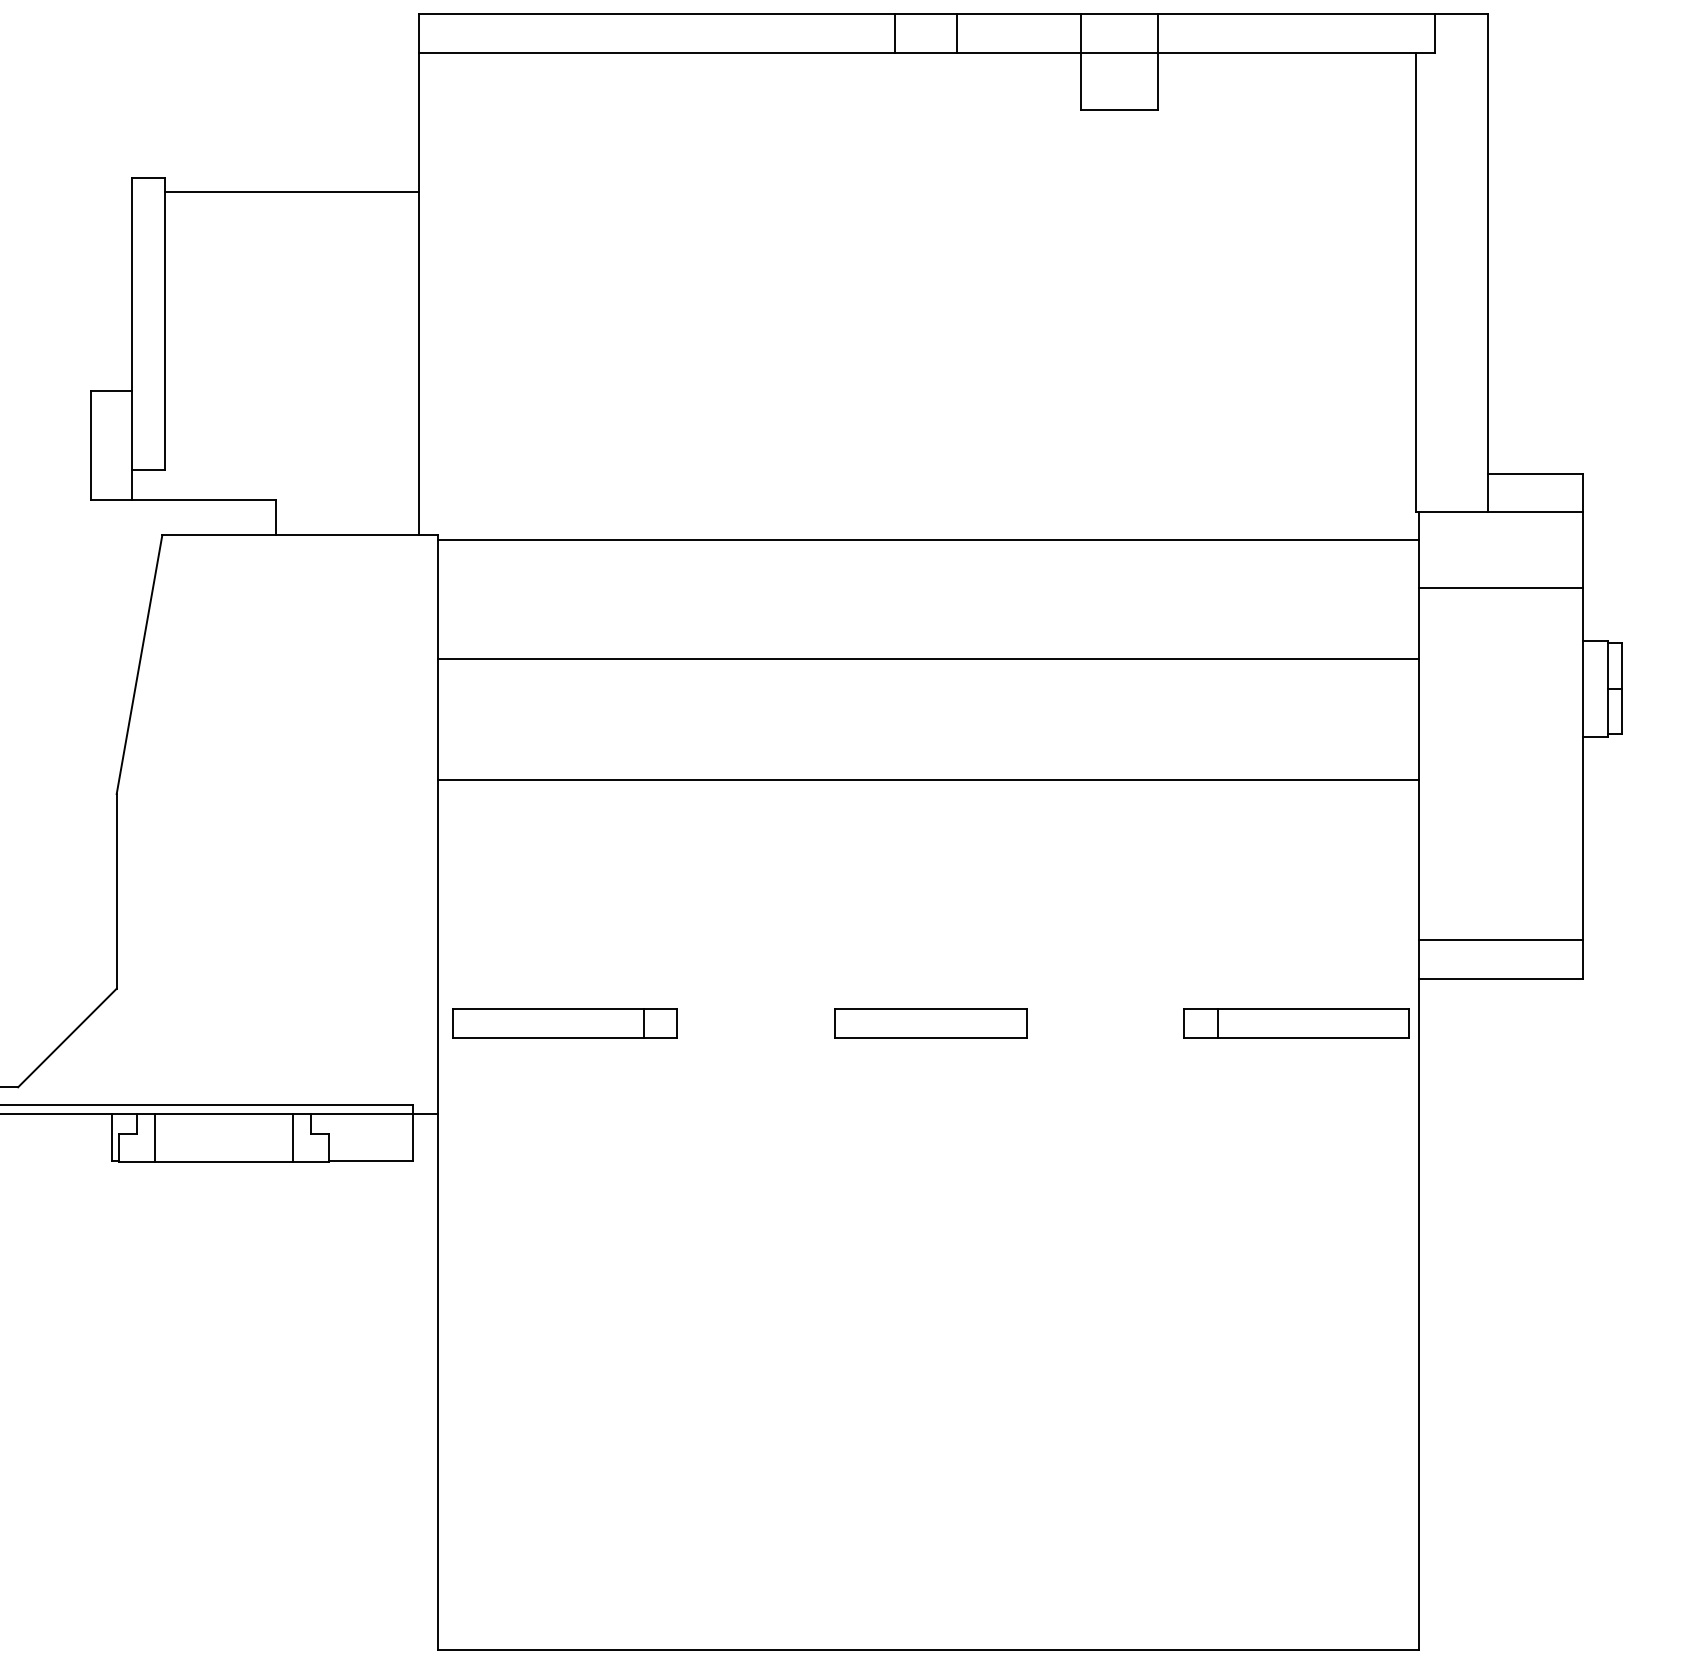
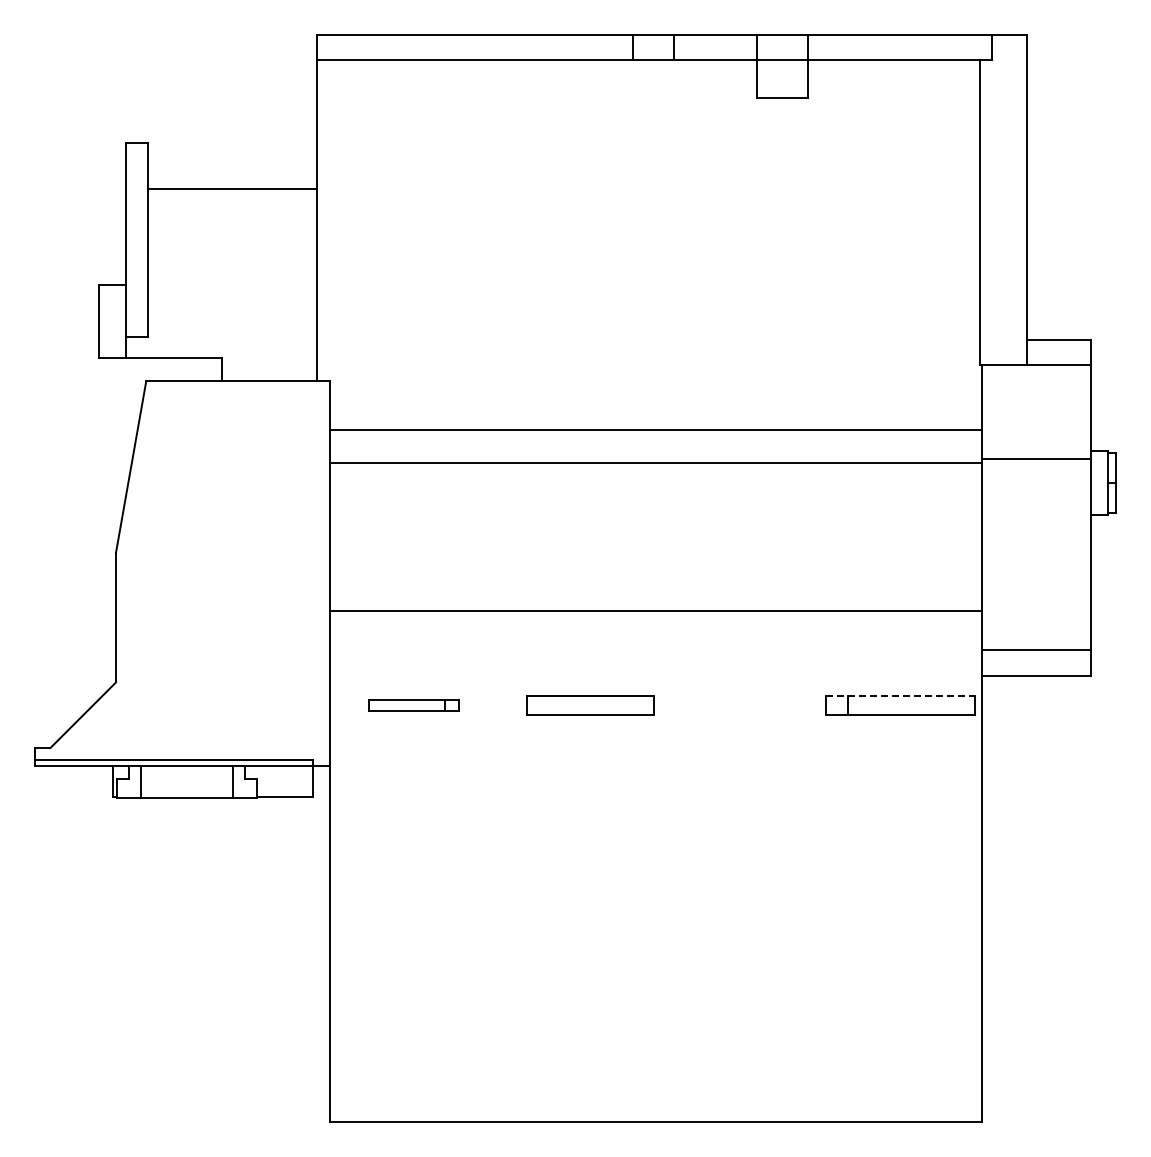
line: (290, 192) -> (231, 189), moved
line: (928, 540) -> (655, 429), moved
line: (1499, 588) -> (1035, 459), moved
line: (928, 779) -> (655, 610), moved
line: (1296, 1009) -> (900, 696), solid -> dashed
part: (564, 1023) -> (413, 705), size x0.6
part: (931, 1023) -> (590, 705), moved

